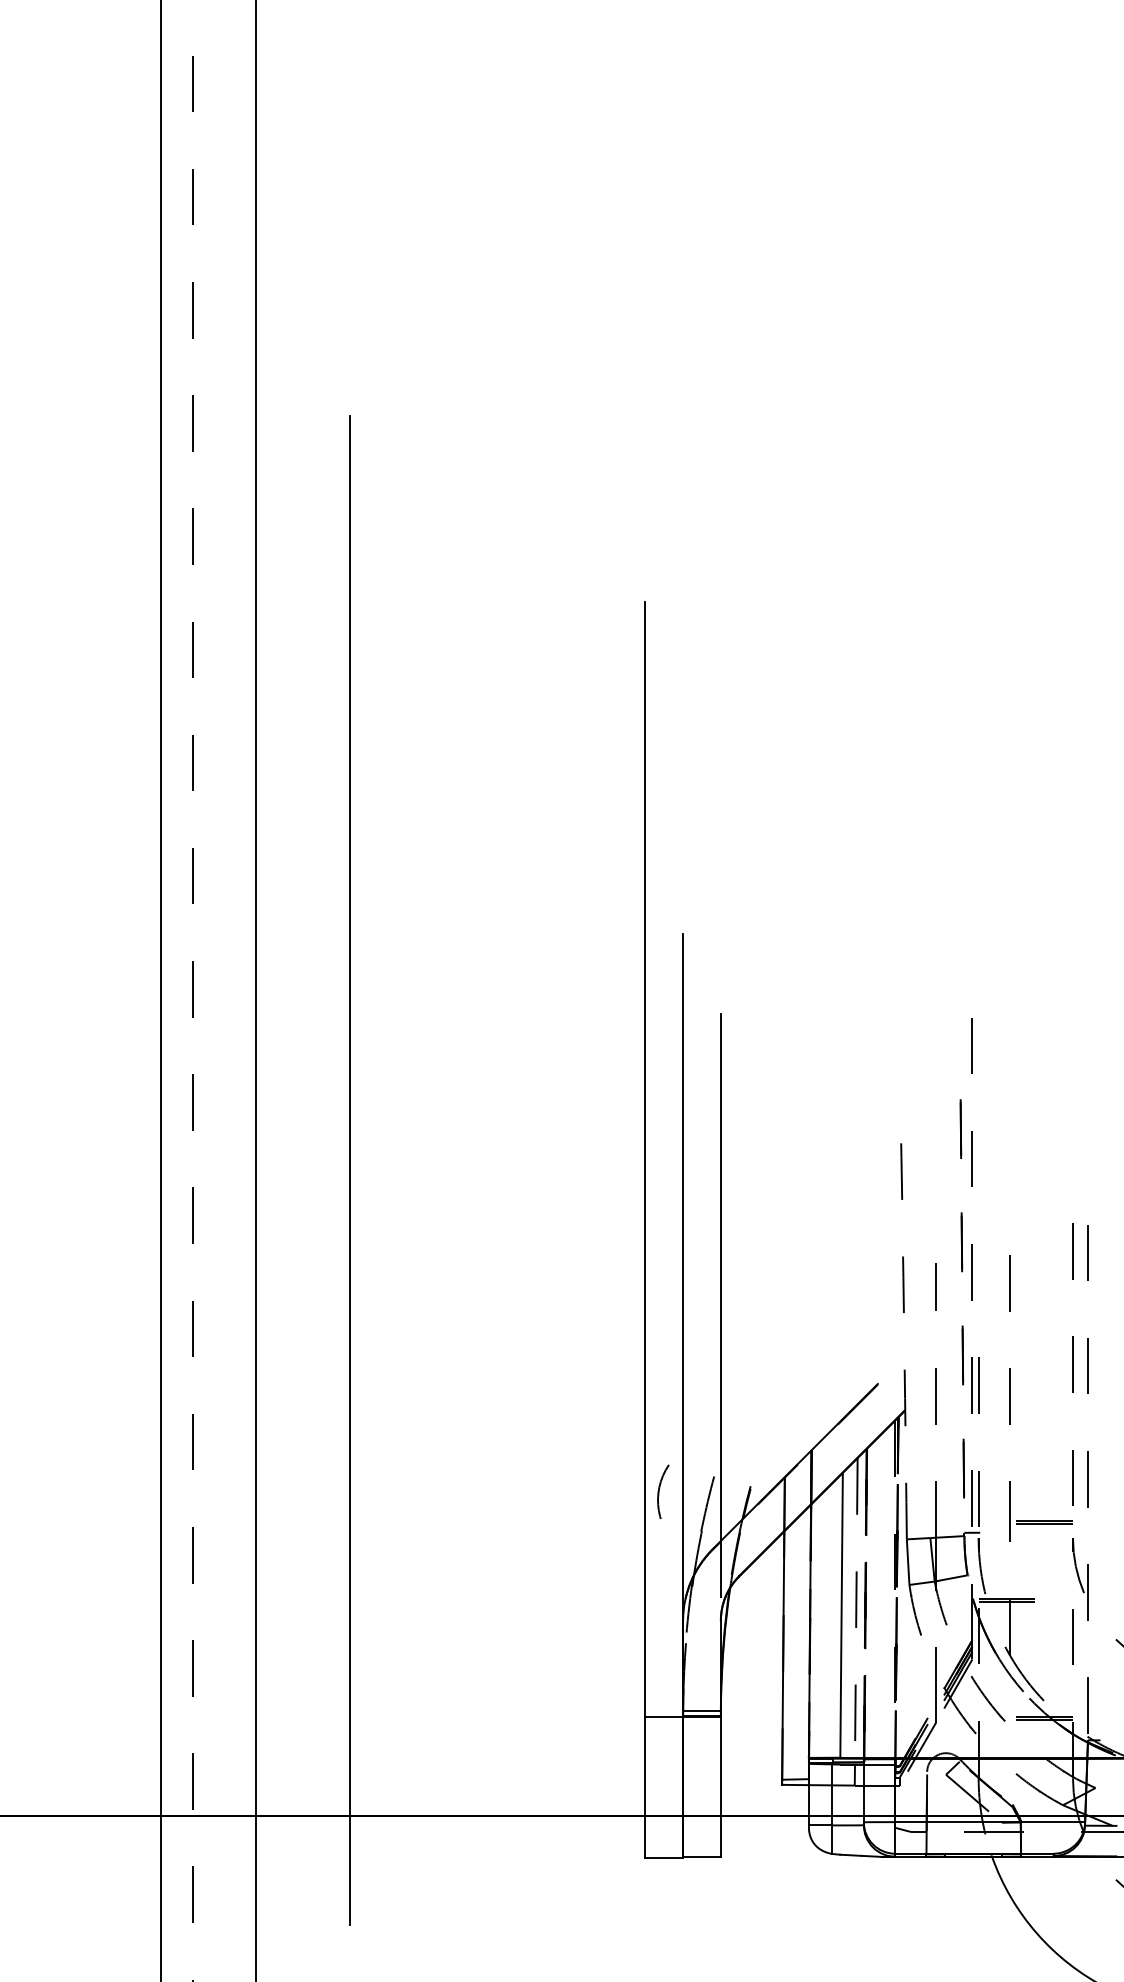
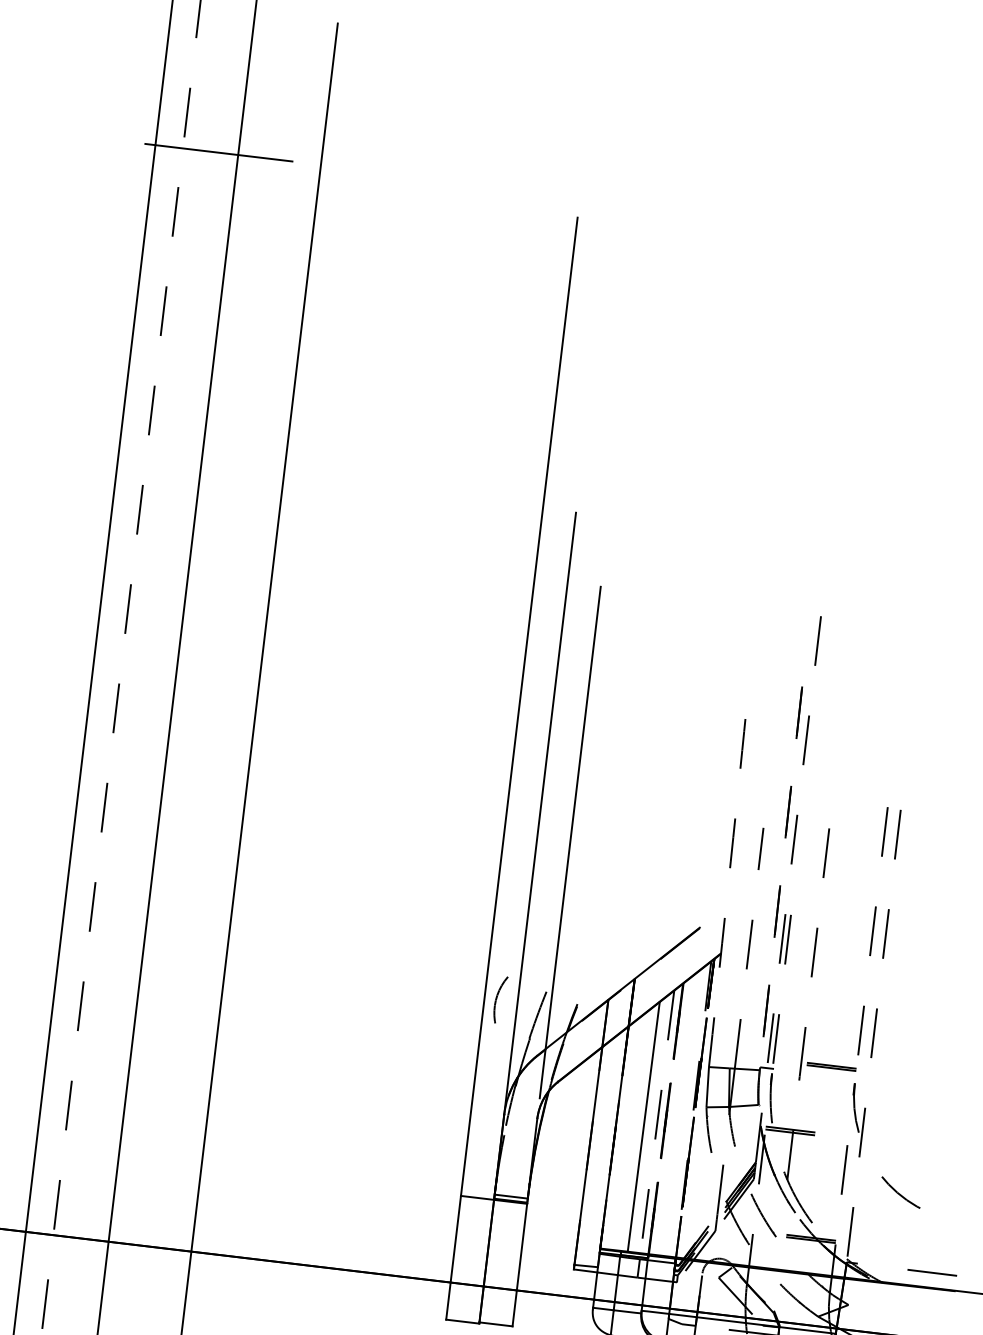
line: (223, 577) -> (210, 151), added

